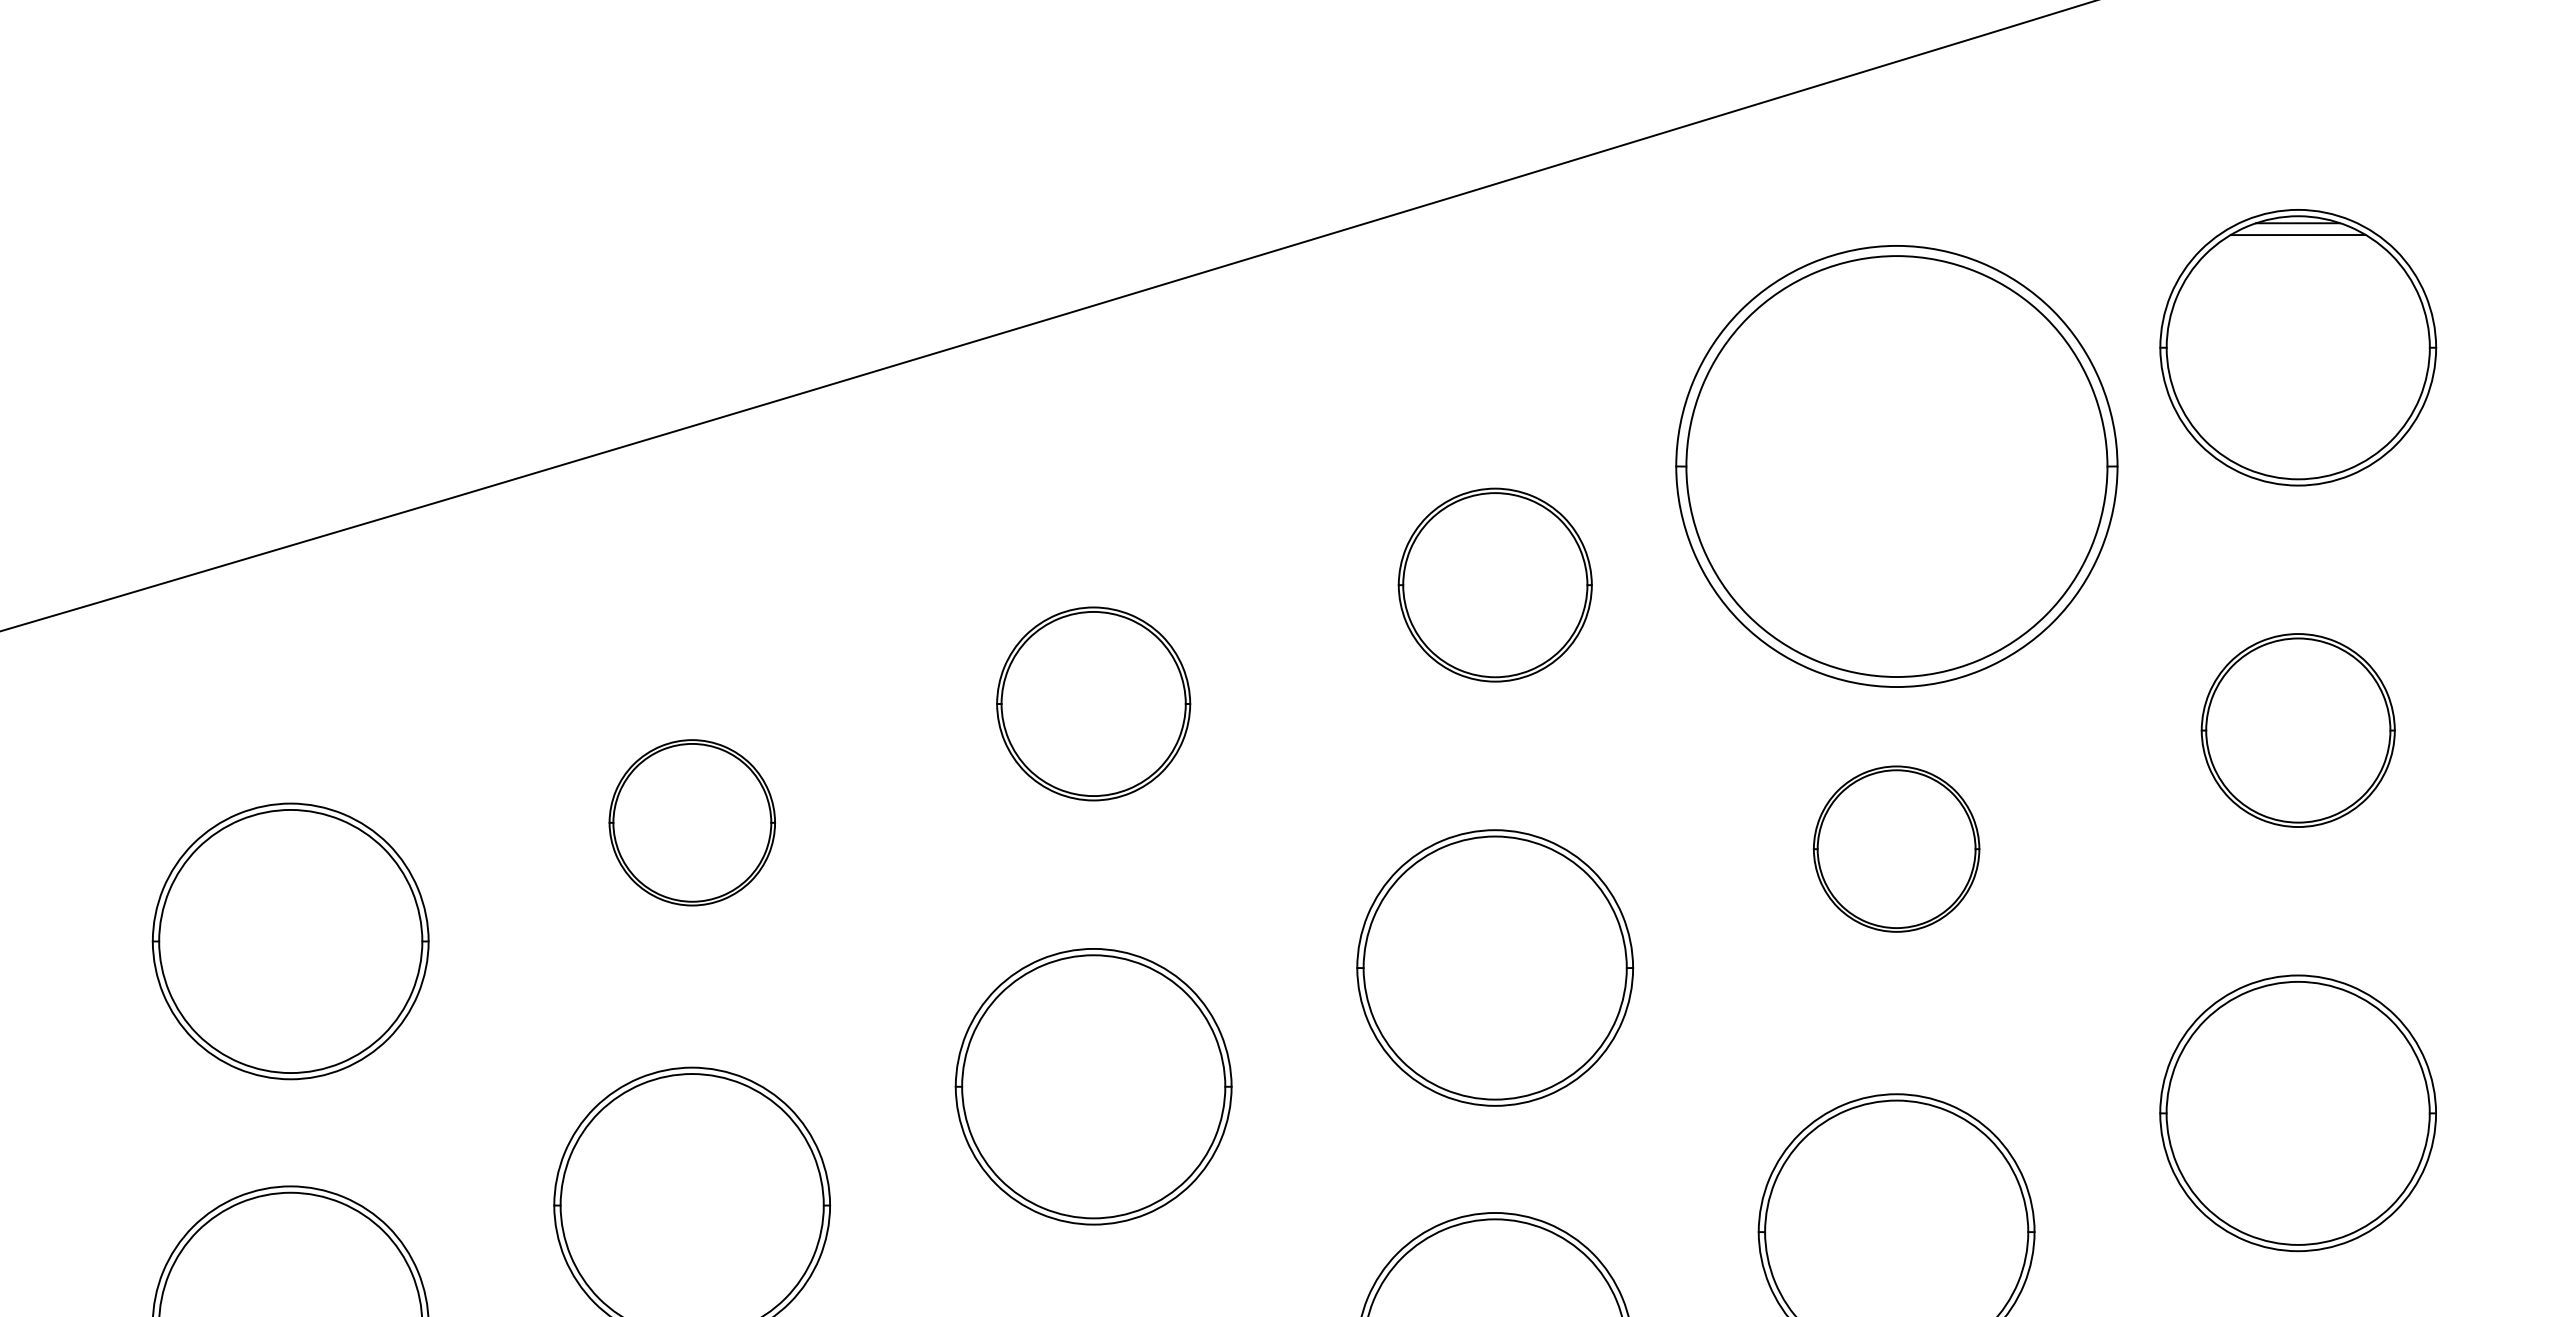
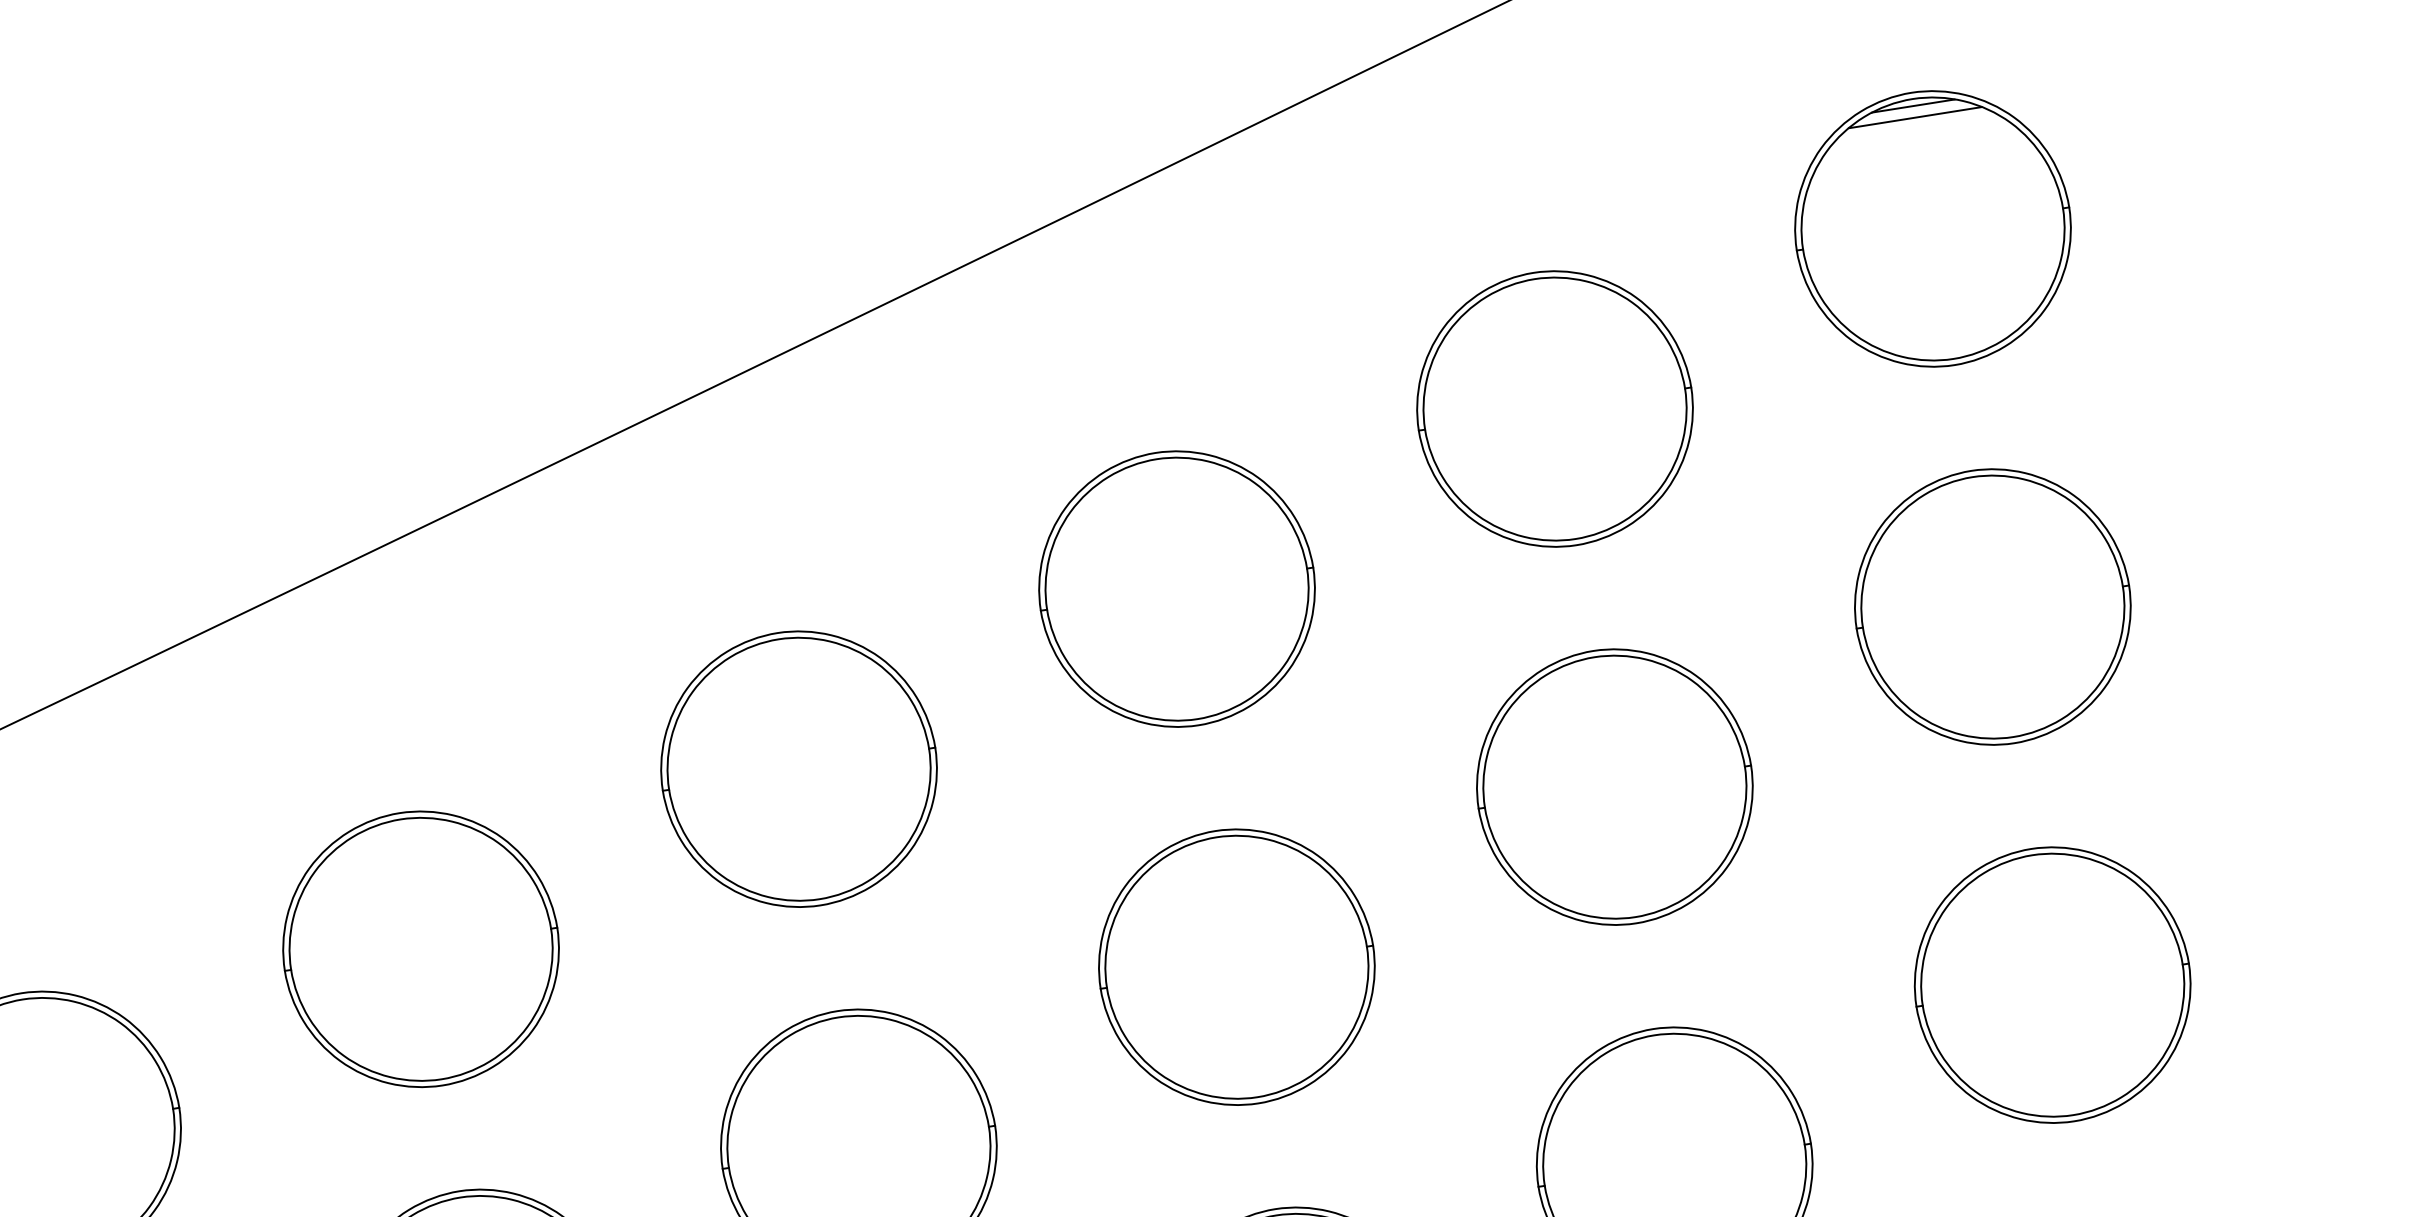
part: (1896, 466) -> (1554, 409), size x0.62
part: (1495, 584) -> (1177, 588), size x1.43
part: (1093, 703) -> (798, 768), size x1.43
part: (2298, 730) -> (1993, 606), size x1.43
part: (692, 822) -> (421, 949), size x1.67
part: (1896, 848) -> (1614, 786), size x1.67

